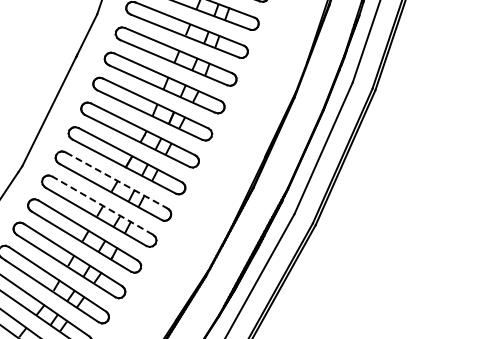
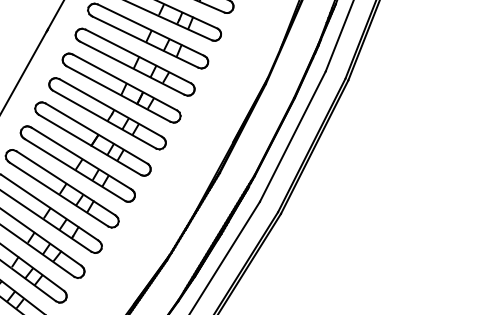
line: (116, 180) -> (81, 158), dashed -> solid
line: (102, 205) -> (65, 183), dashed -> solid

